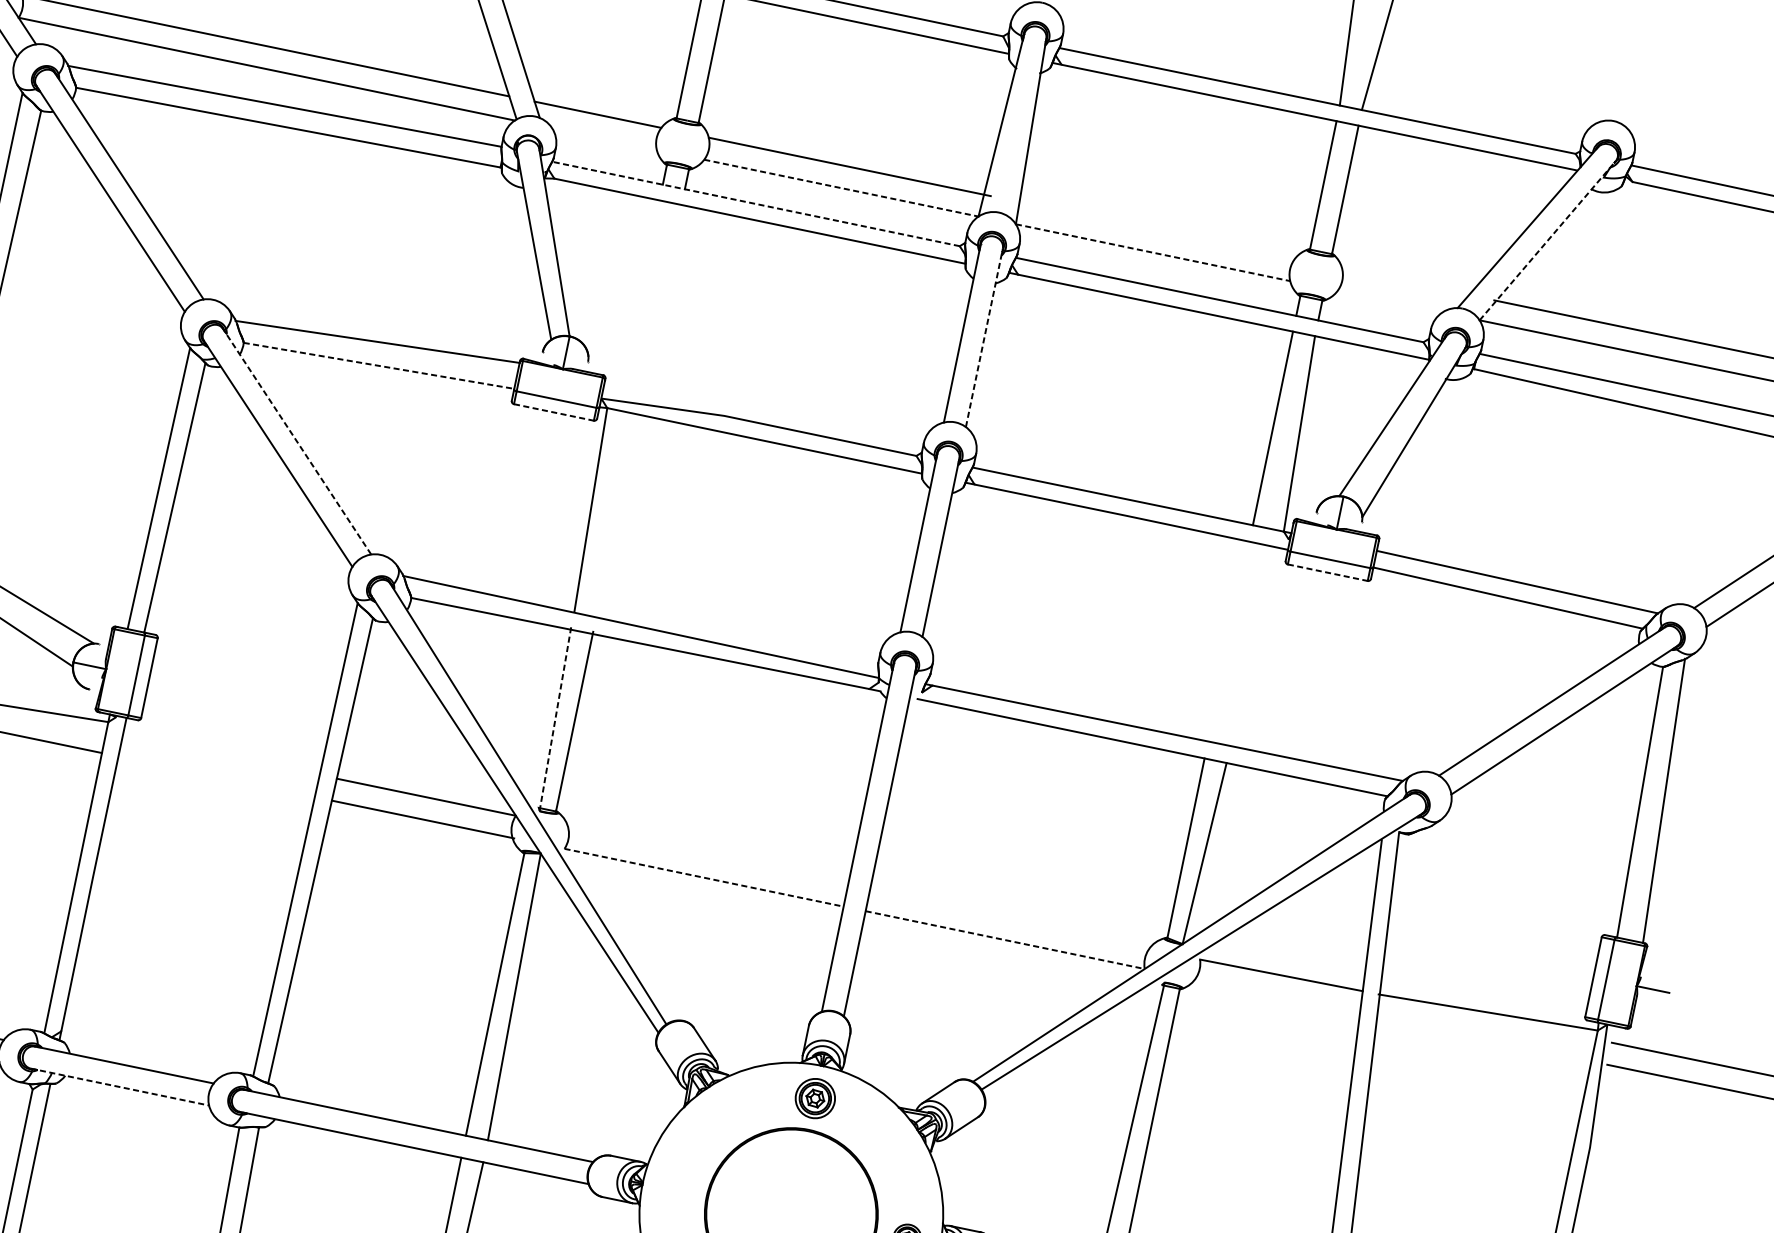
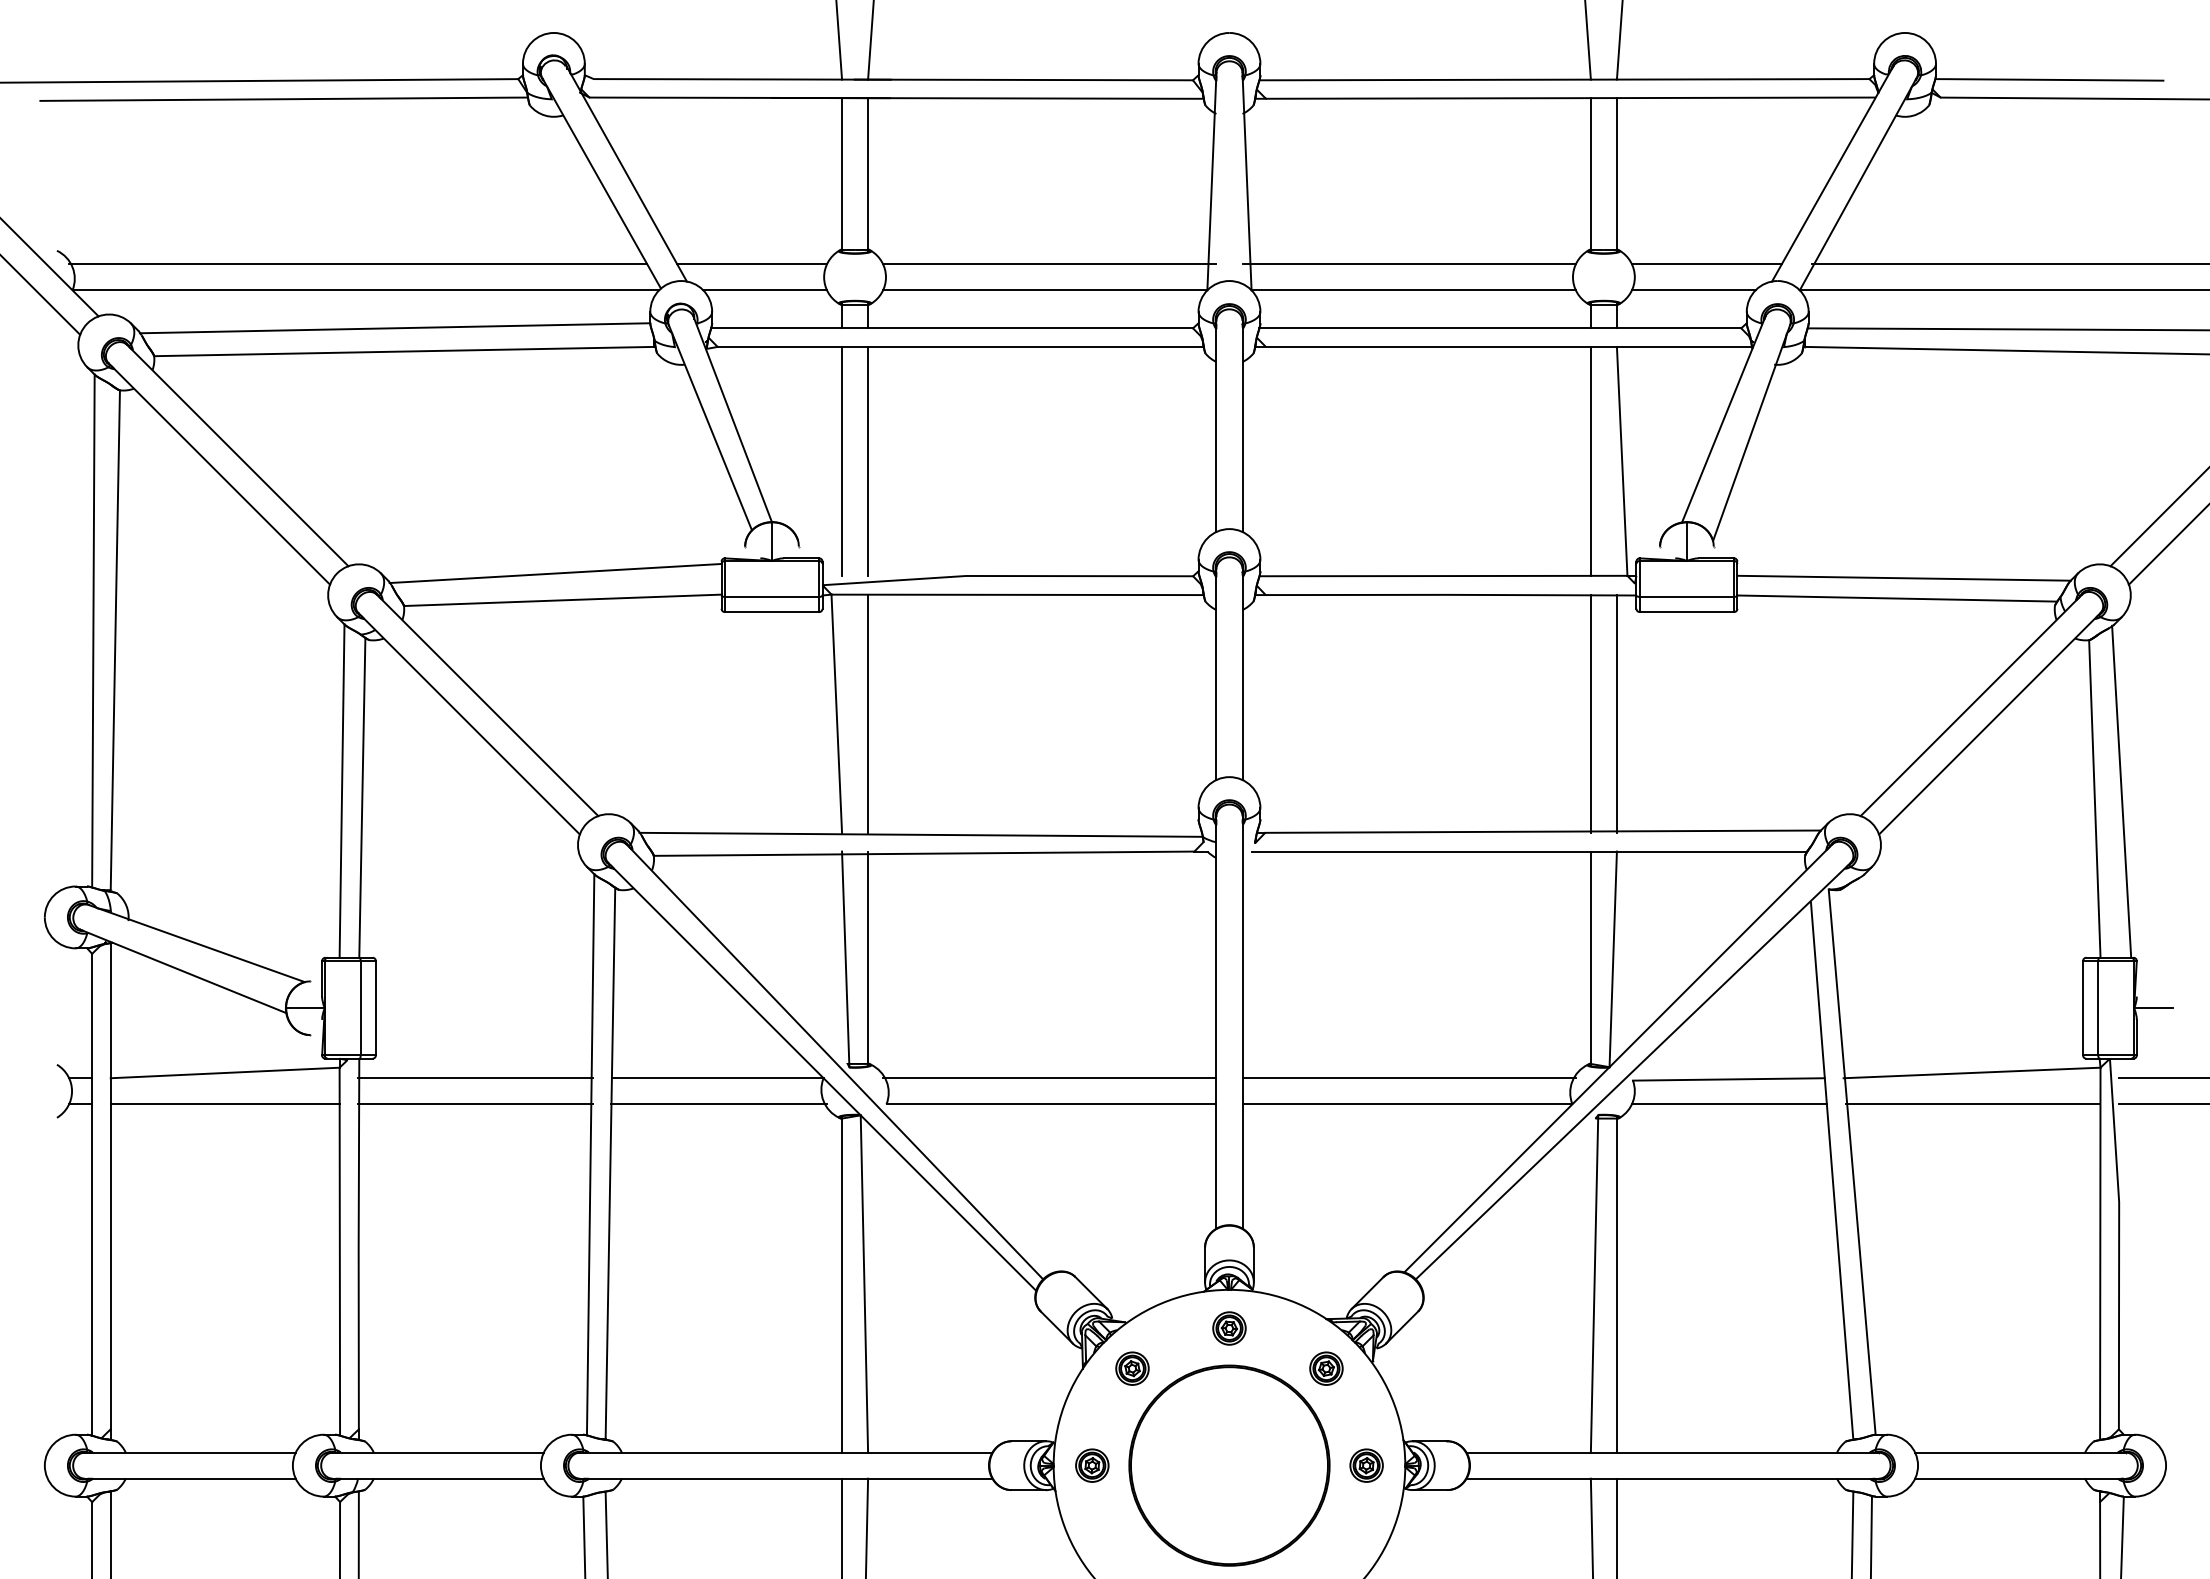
line: (604, 139) -> (765, 290), added
line: (841, 188) -> (1045, 290), dashed -> solid
line: (756, 204) -> (952, 328), dashed -> solid
line: (1153, 229) -> (1408, 264), added
line: (1548, 240) -> (1858, 183), dashed -> solid
line: (1153, 252) -> (1414, 290), dashed -> solid
line: (1405, 282) -> (1706, 264), added
line: (640, 296) -> (842, 460), added
line: (662, 301) -> (868, 460), added
line: (1389, 301) -> (1693, 290), added
line: (984, 337) -> (1242, 426), dashed -> solid
line: (378, 365) -> (562, 600), dashed -> solid
line: (554, 412) -> (772, 612), dashed -> solid
line: (296, 441) -> (487, 705), dashed -> solid
line: (617, 515) -> (868, 713), added
line: (1328, 573) -> (1687, 612), dashed -> solid
line: (1228, 641) -> (1590, 713), added
line: (1250, 646) -> (1616, 713), added
line: (555, 719) -> (845, 959), dashed -> solid
line: (221, 755) -> (475, 1078), added
line: (216, 777) -> (475, 1104), added
line: (706, 855) -> (1049, 1078), added
line: (704, 877) -> (1051, 1104), dashed -> solid
line: (1010, 918) -> (1408, 1078), added
line: (1005, 940) -> (1407, 1104), dashed -> solid
line: (1276, 996) -> (1728, 1104), added
line: (1483, 1039) -> (1972, 1104), added
line: (120, 1086) -> (438, 1478), dashed -> solid
part: (815, 1098) -> (1229, 1328), size x0.71
part: (726, 1115) -> (1132, 1368), added
part: (890, 1149) -> (1326, 1368), added
part: (675, 1190) -> (1092, 1465), added

